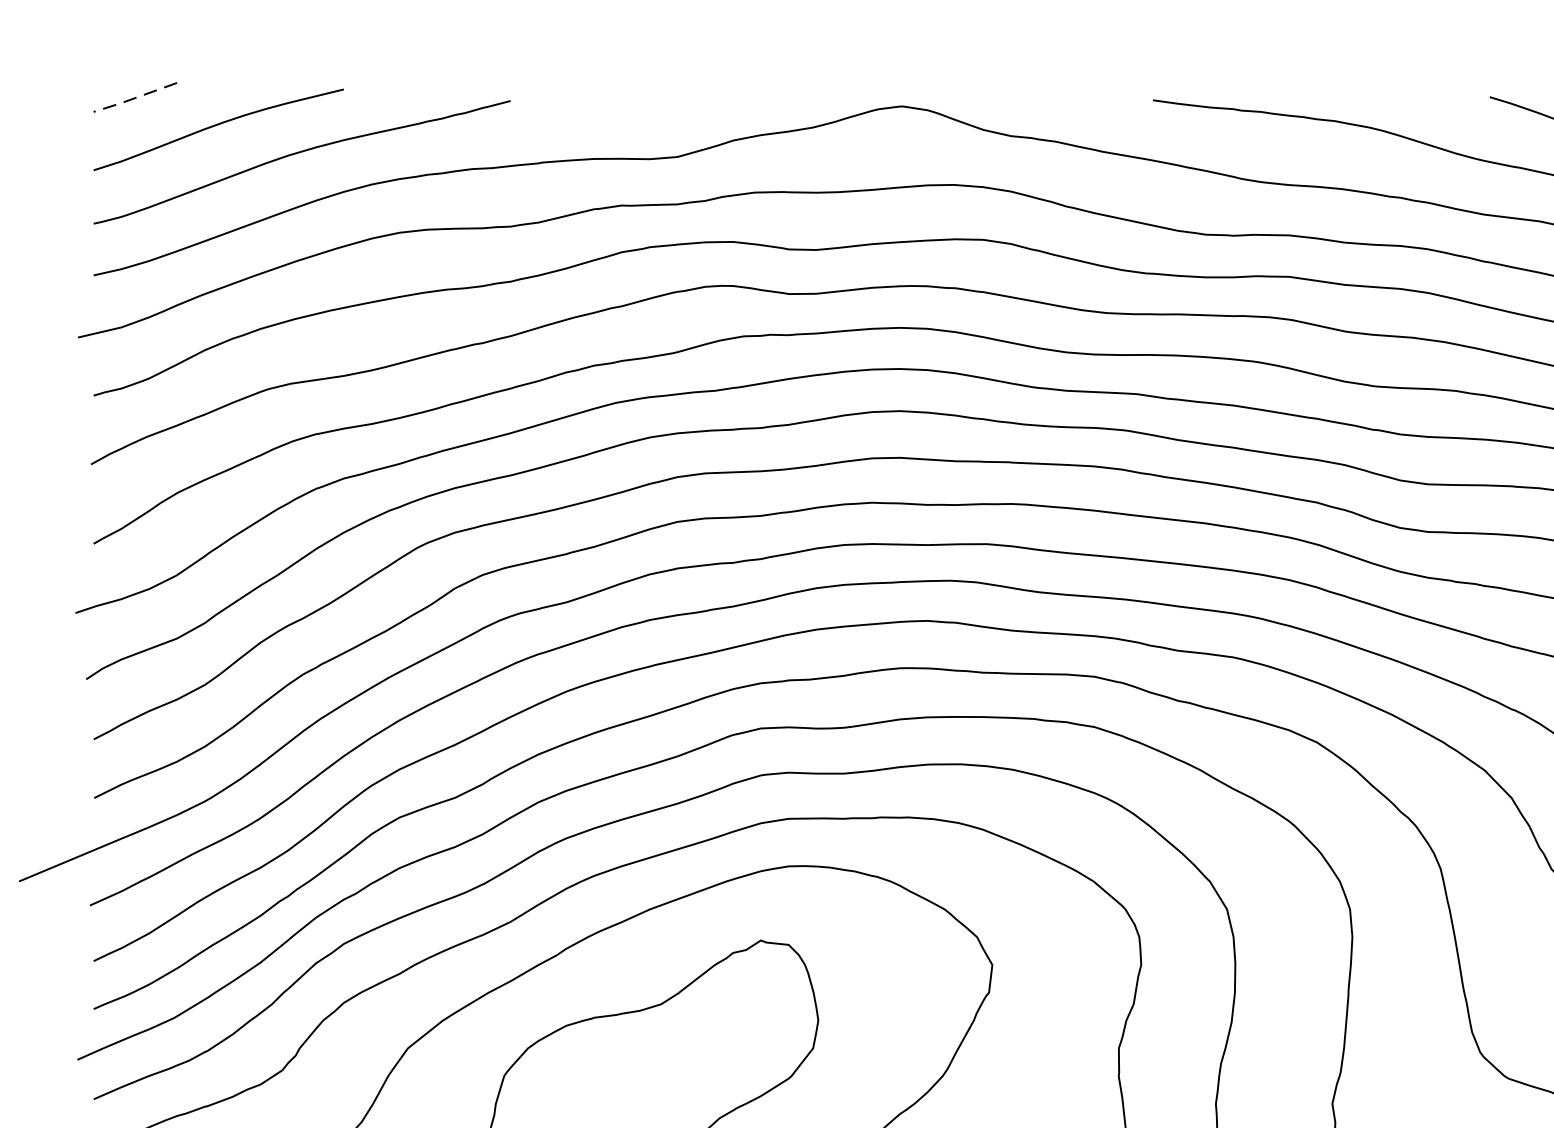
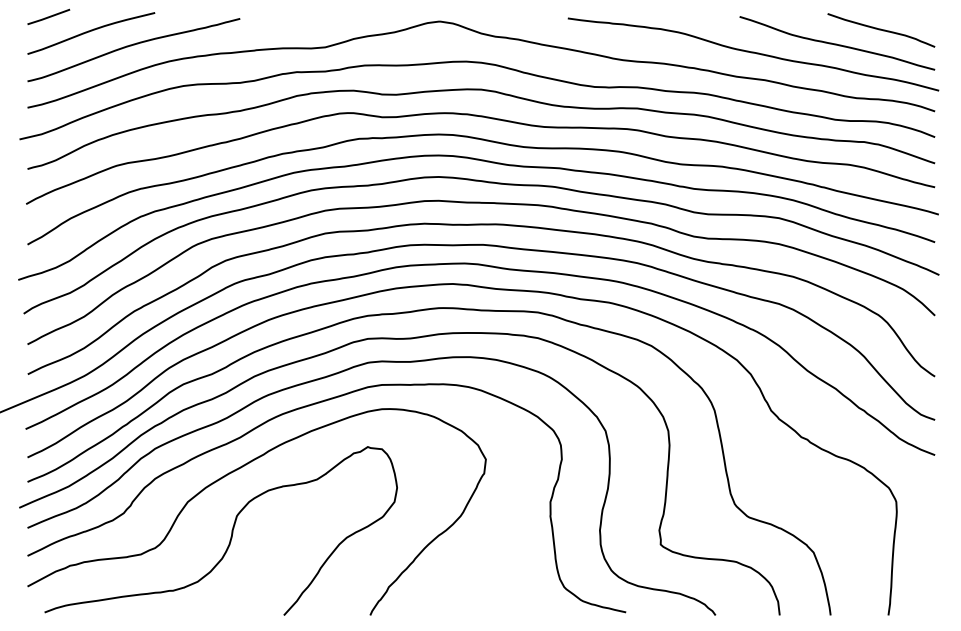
line: (134, 98) -> (48, 17), dashed -> solid

